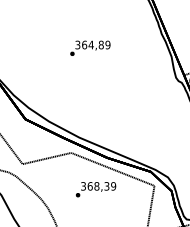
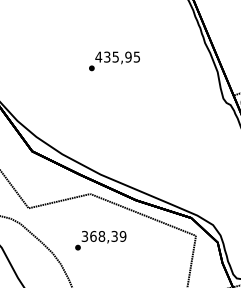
text: (92, 44) -> (117, 56), 364,89 -> 435,95
text: (95, 189) -> (100, 240), moved

